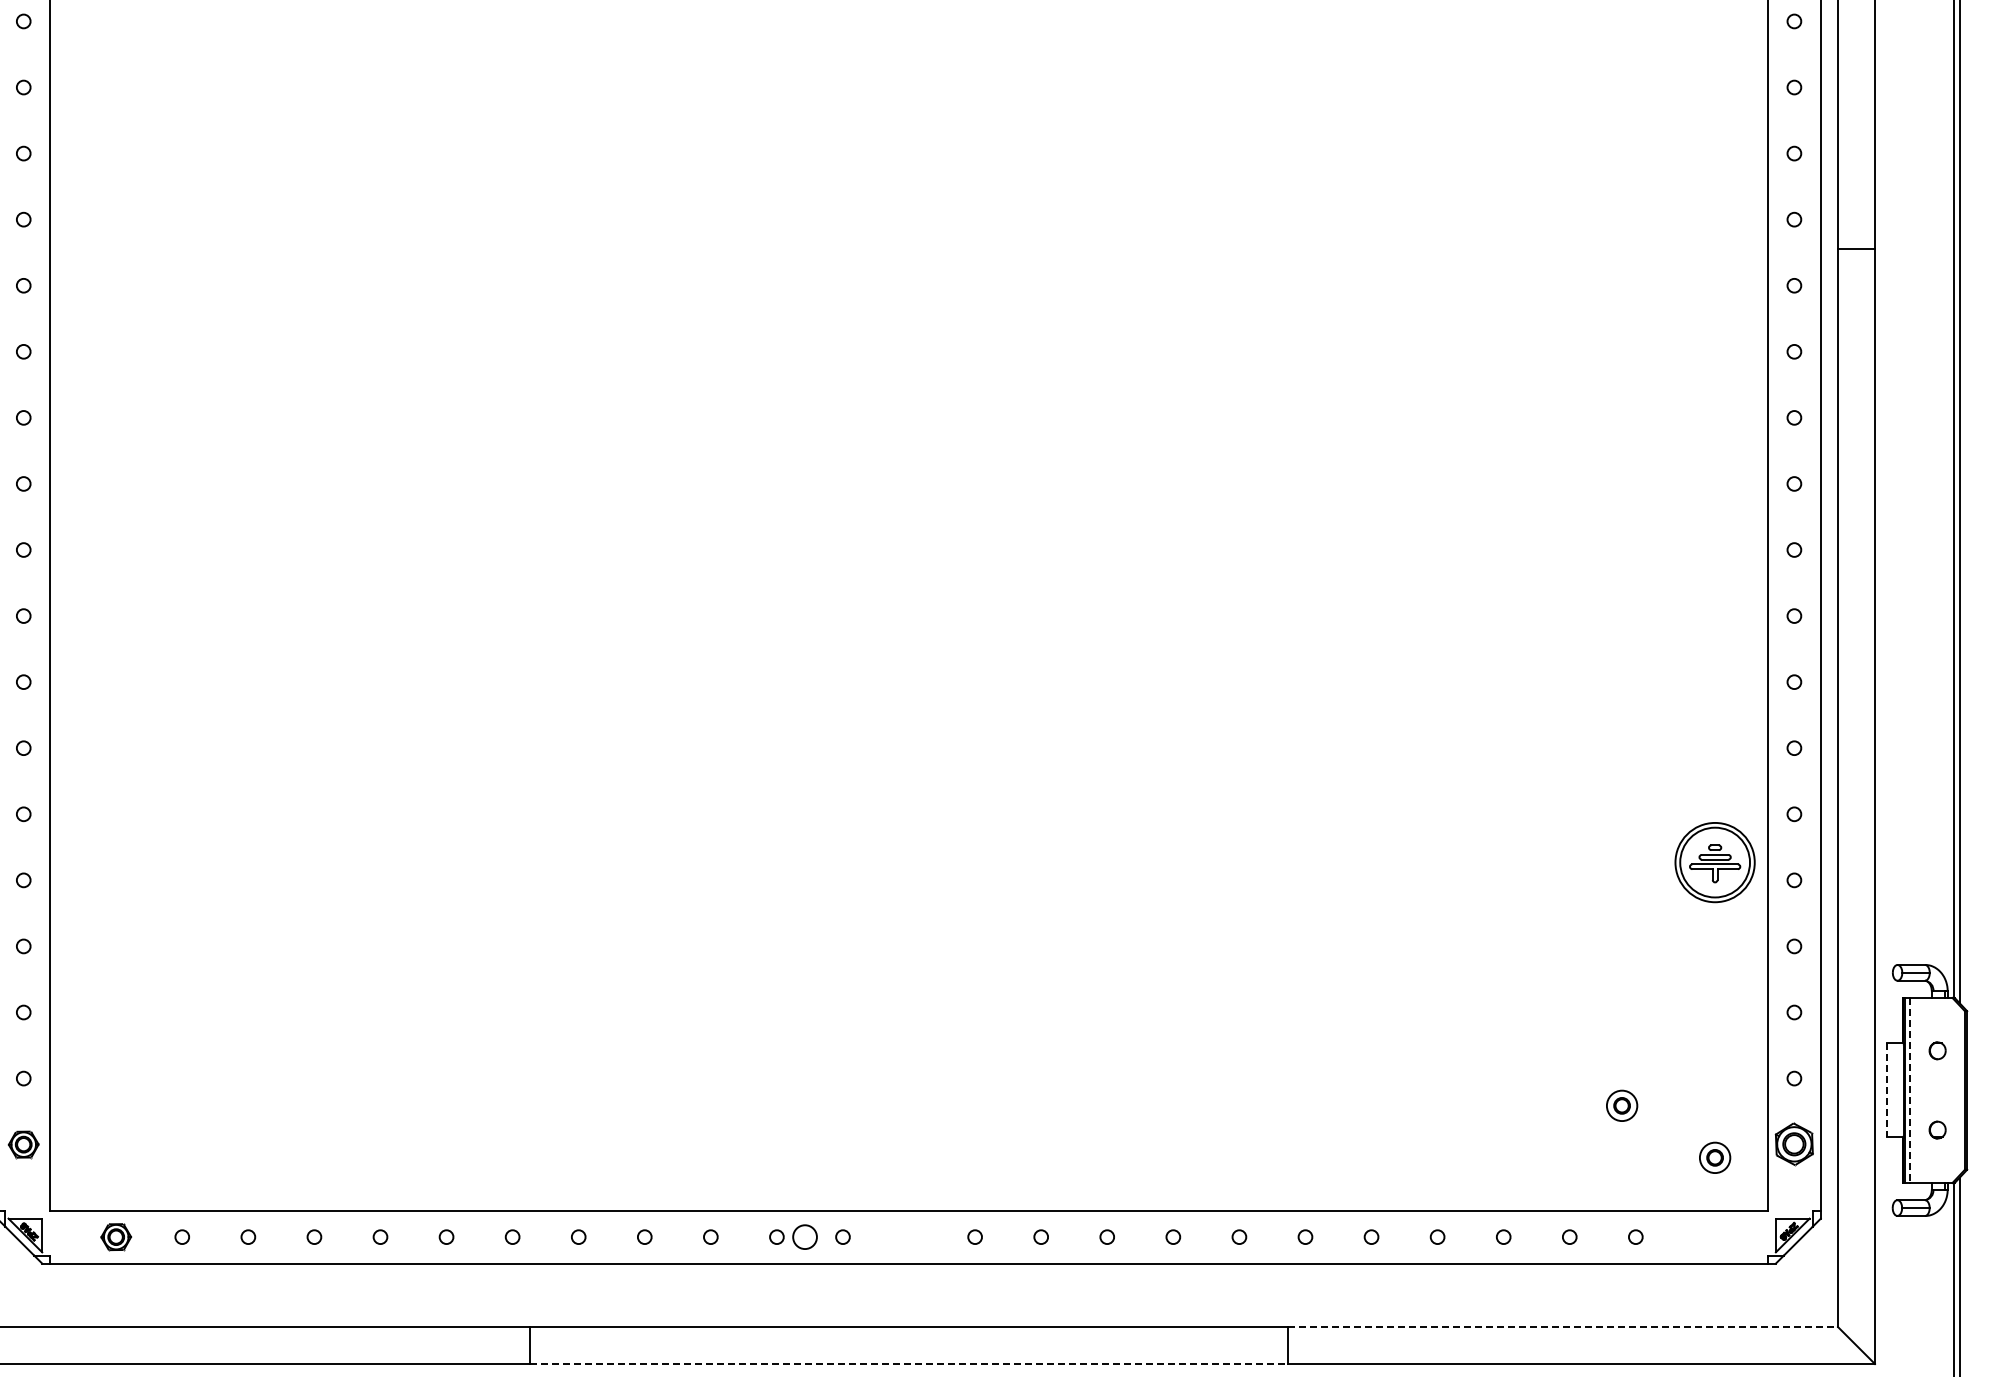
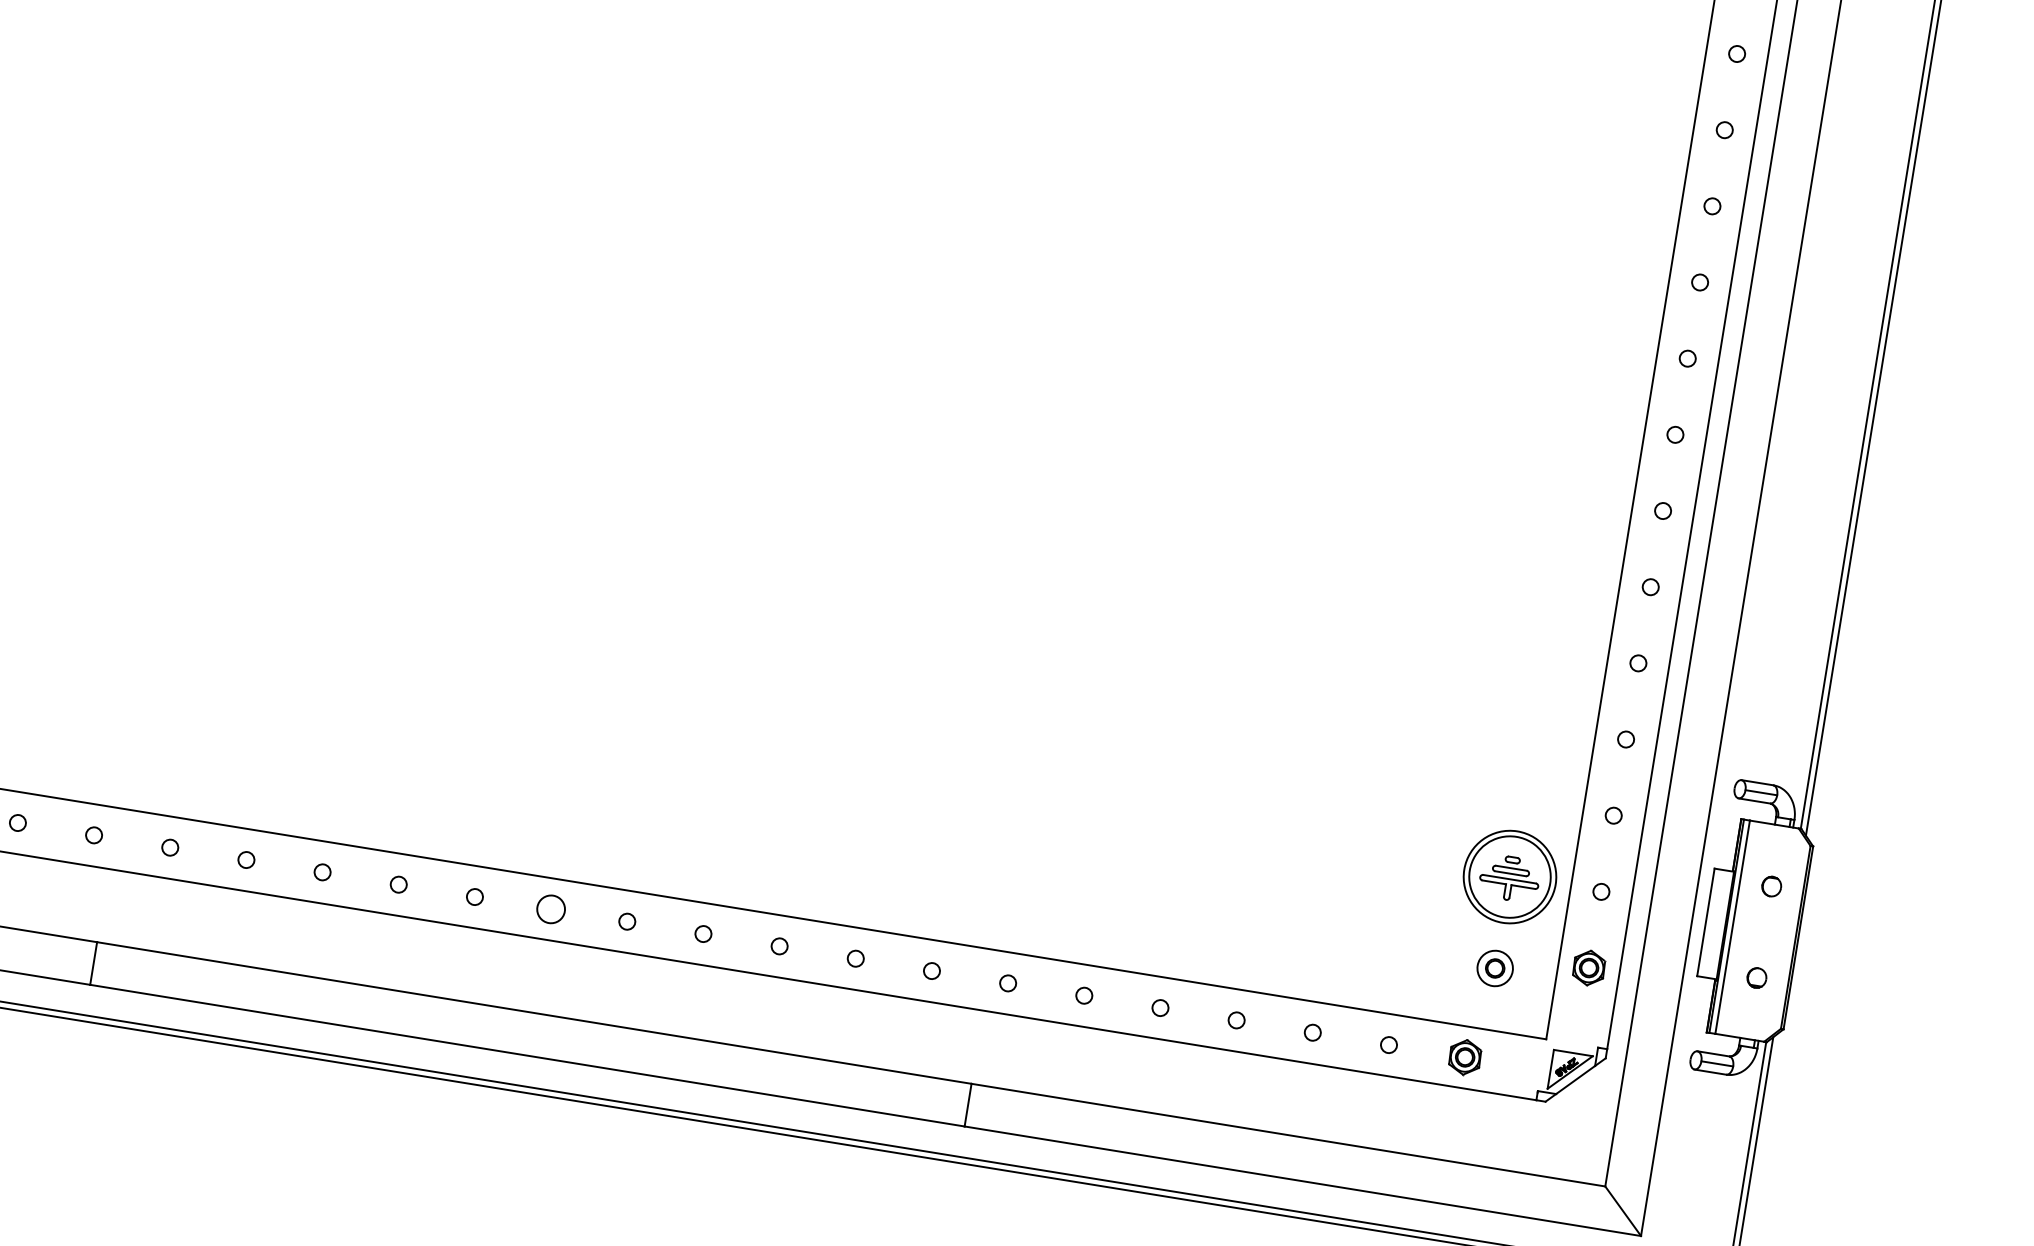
part: (1714, 862) -> (1509, 876), moved
line: (1886, 1090) -> (1705, 922), dashed -> solid
line: (1910, 1090) -> (1733, 927), dashed -> solid
part: (1622, 1105) -> (1398, 890), removed
part: (1794, 1145) -> (1589, 969), size x0.71
circle: (804, 1236) -> (550, 908), moved
part: (1701, 1237) -> (1464, 1057), added
line: (1563, 1327) -> (1288, 1135), dashed -> solid
line: (909, 1364) -> (527, 1056), dashed -> solid

